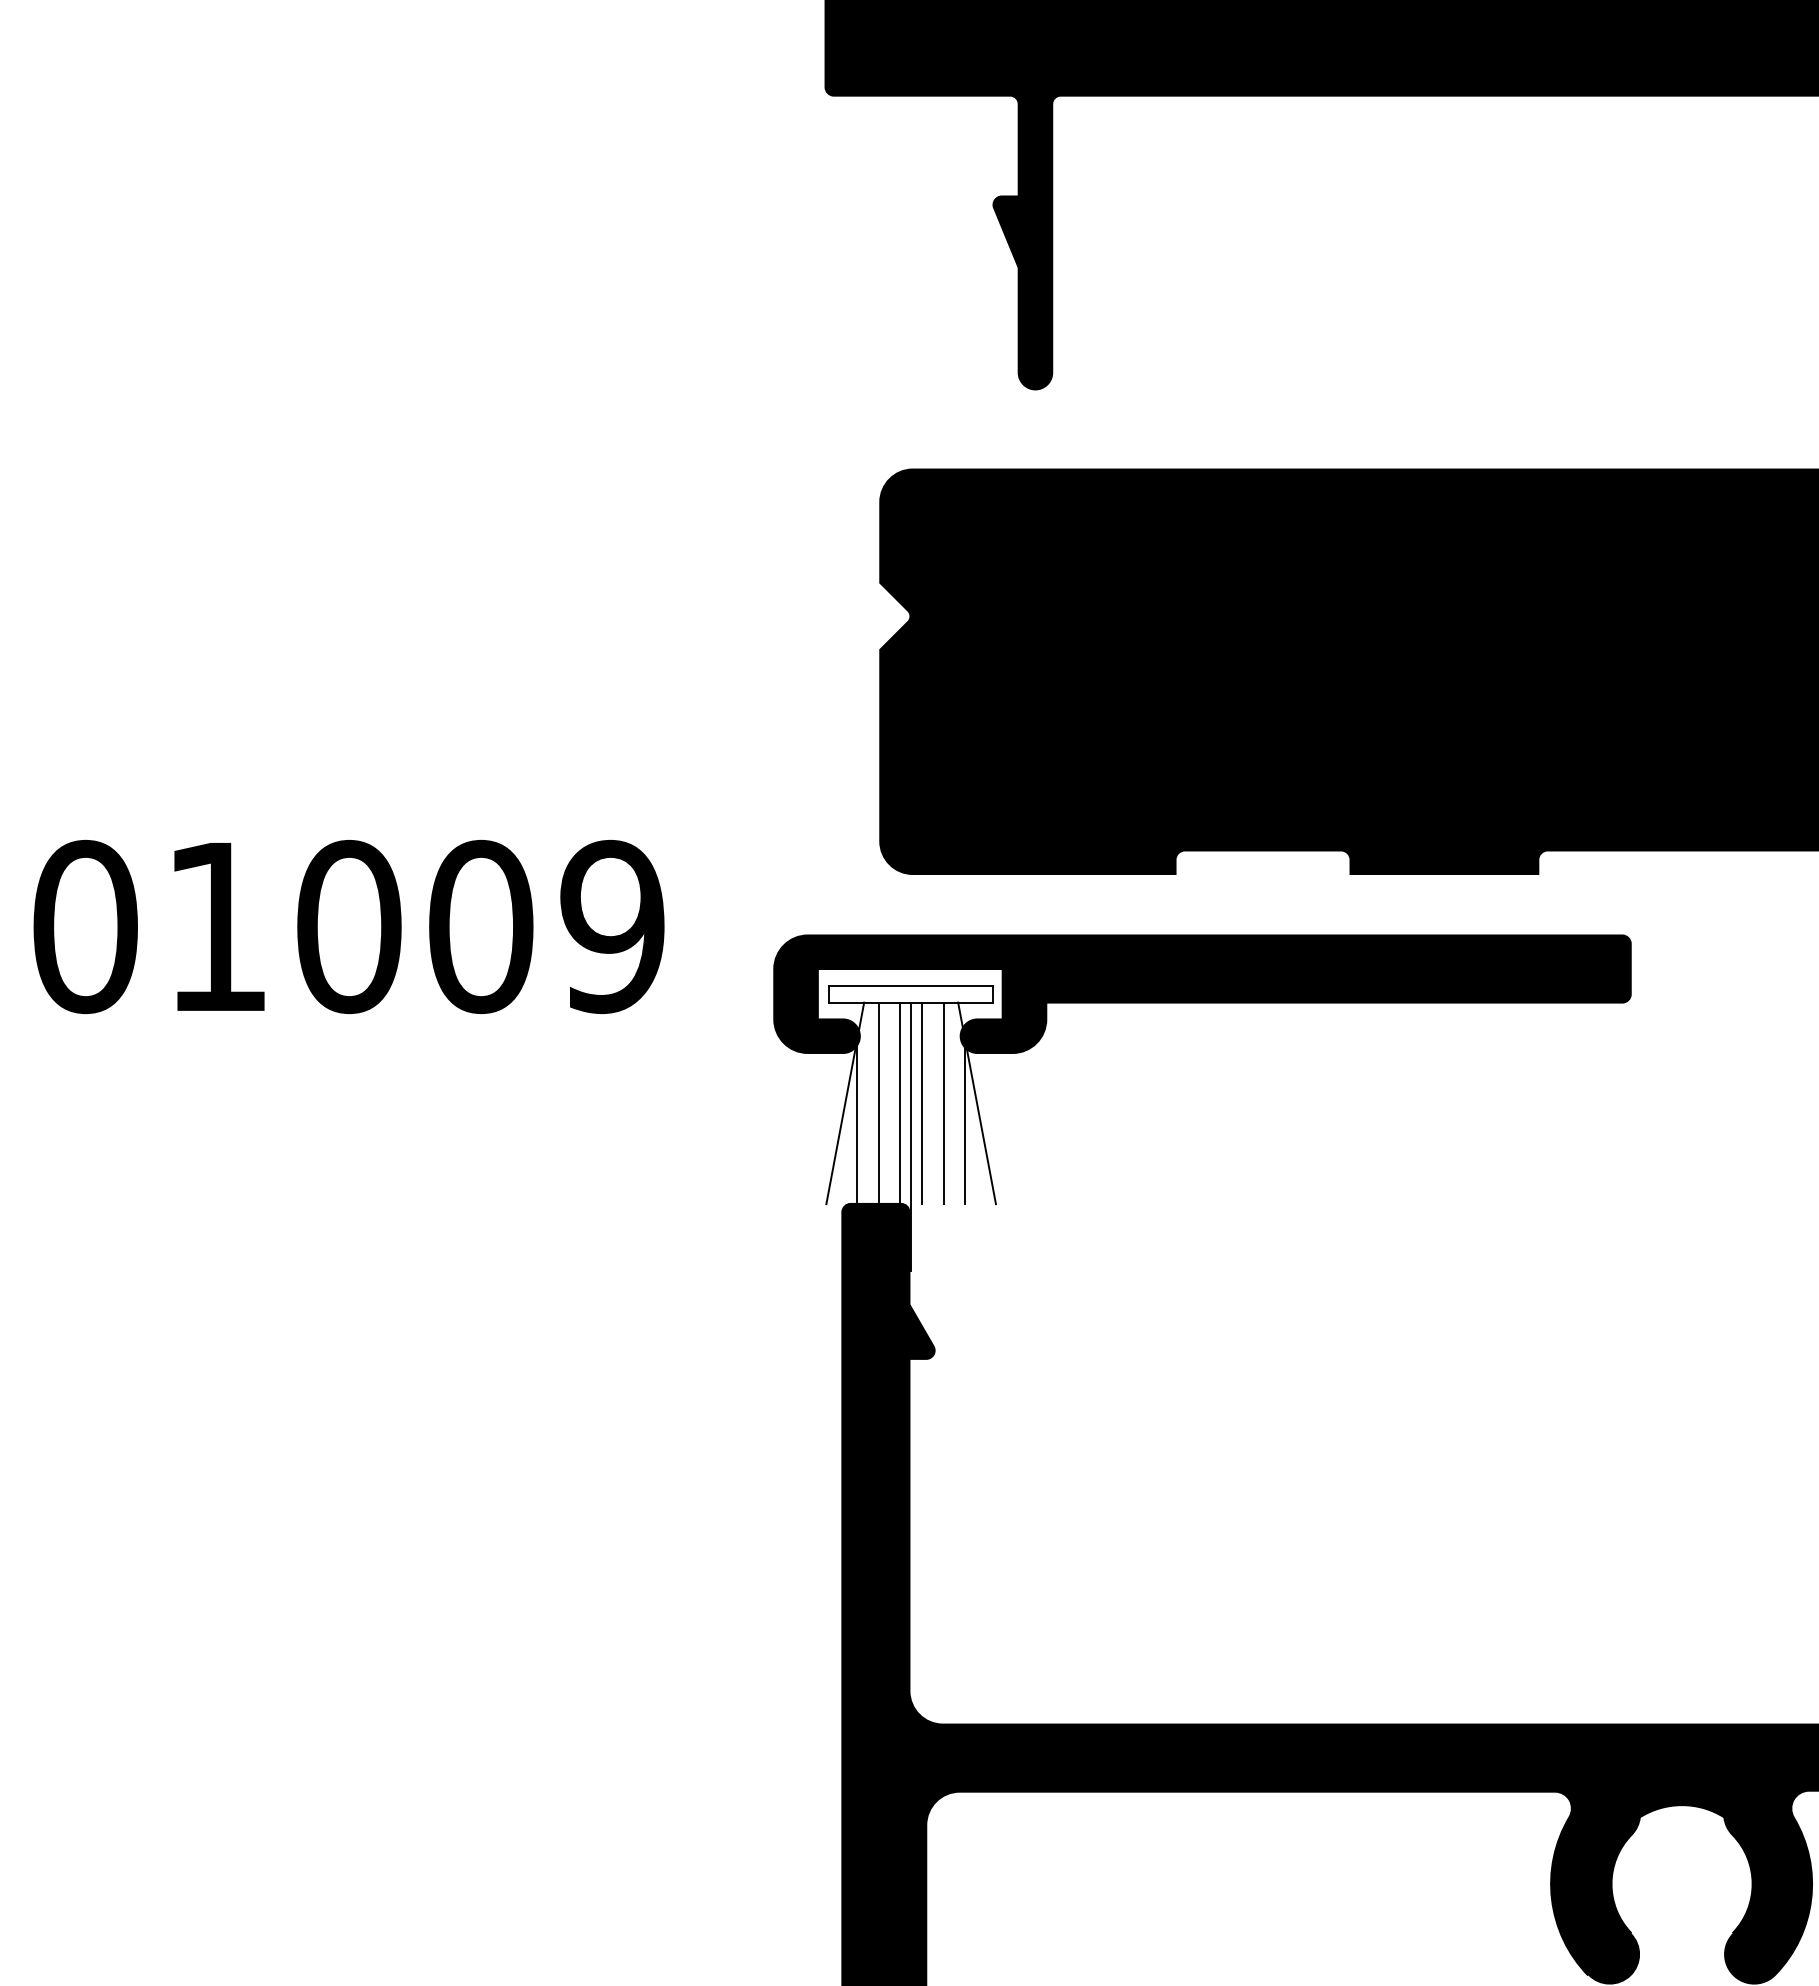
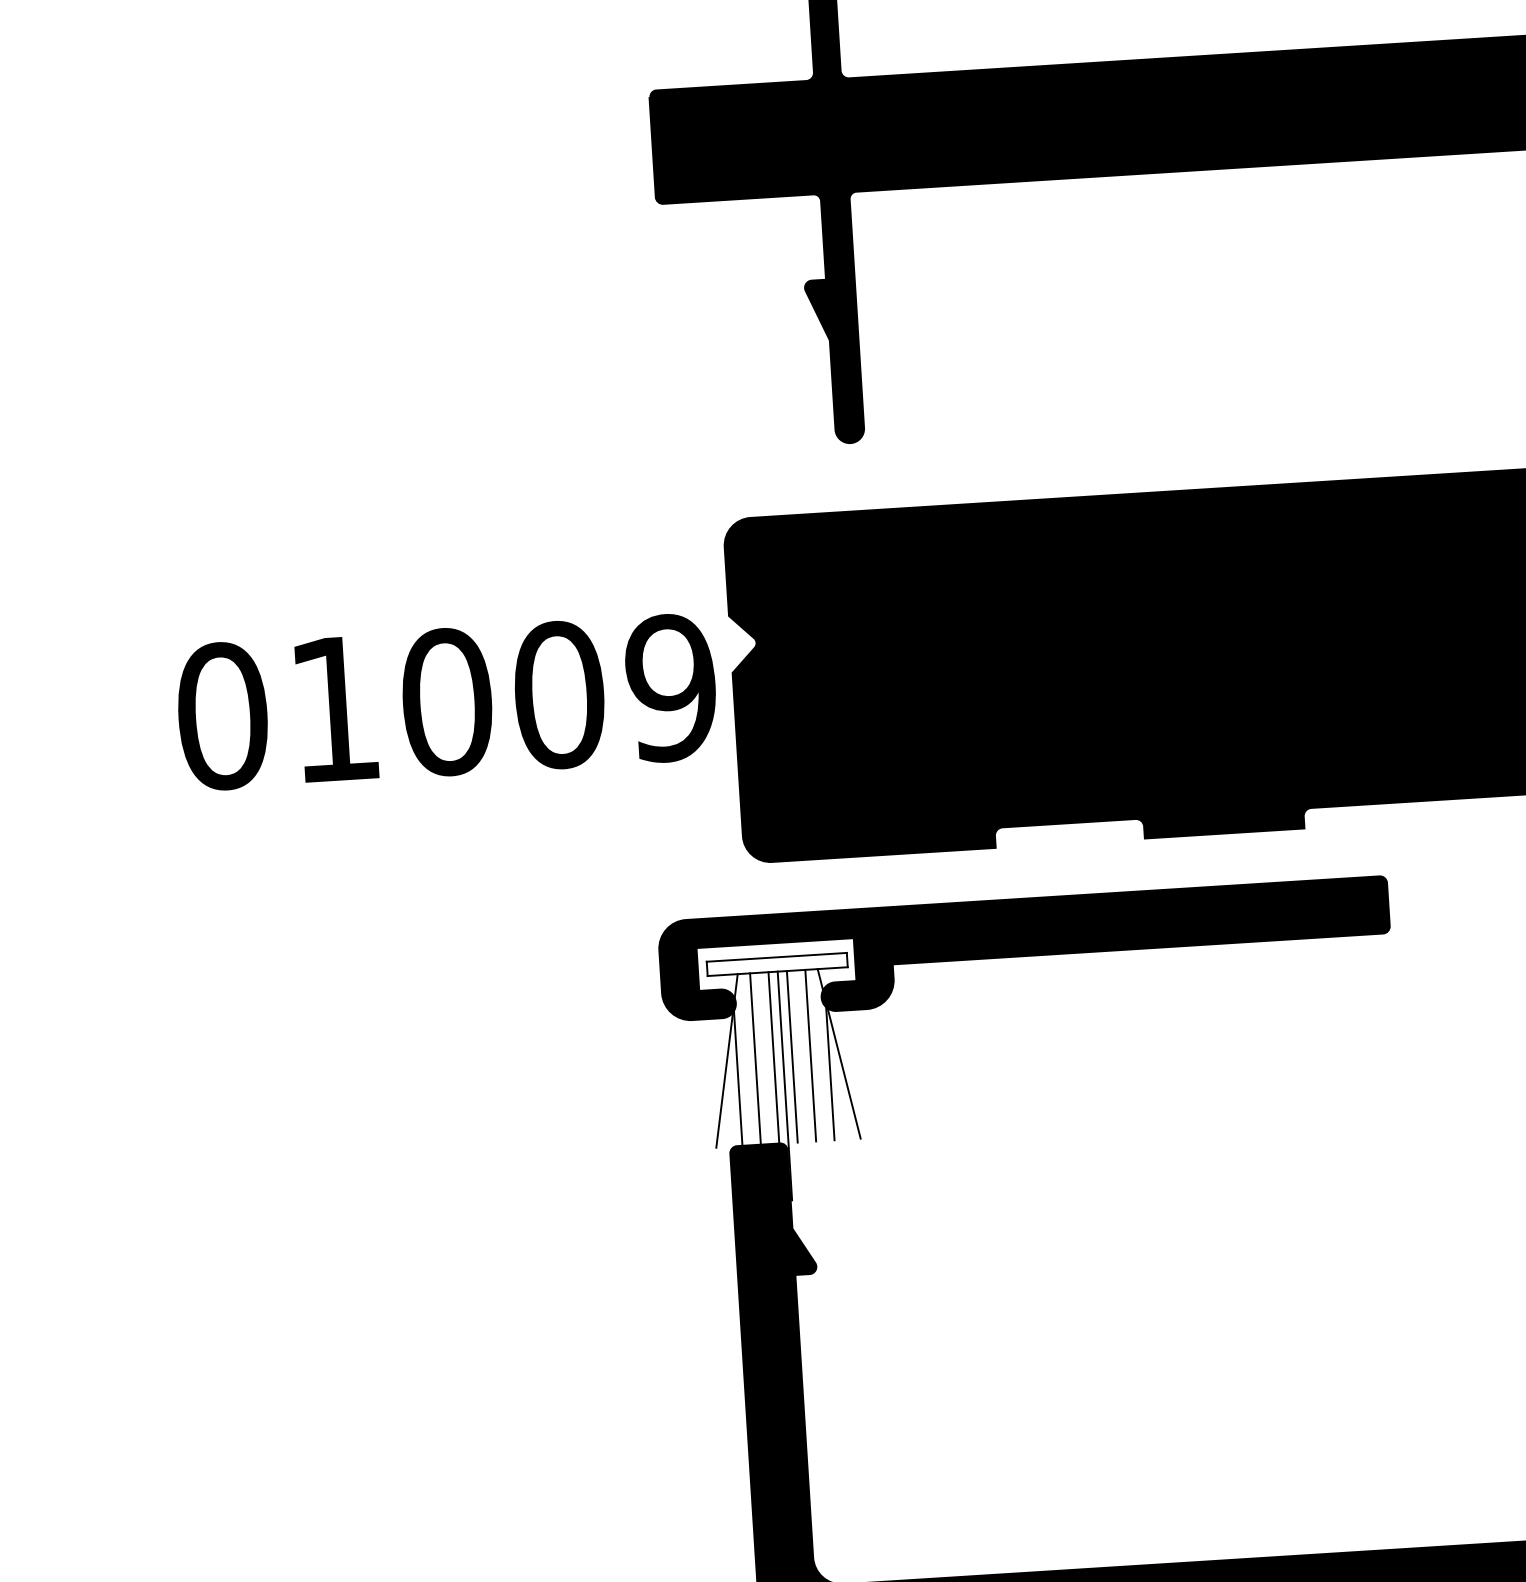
text: (348, 927) -> (446, 702), moved

